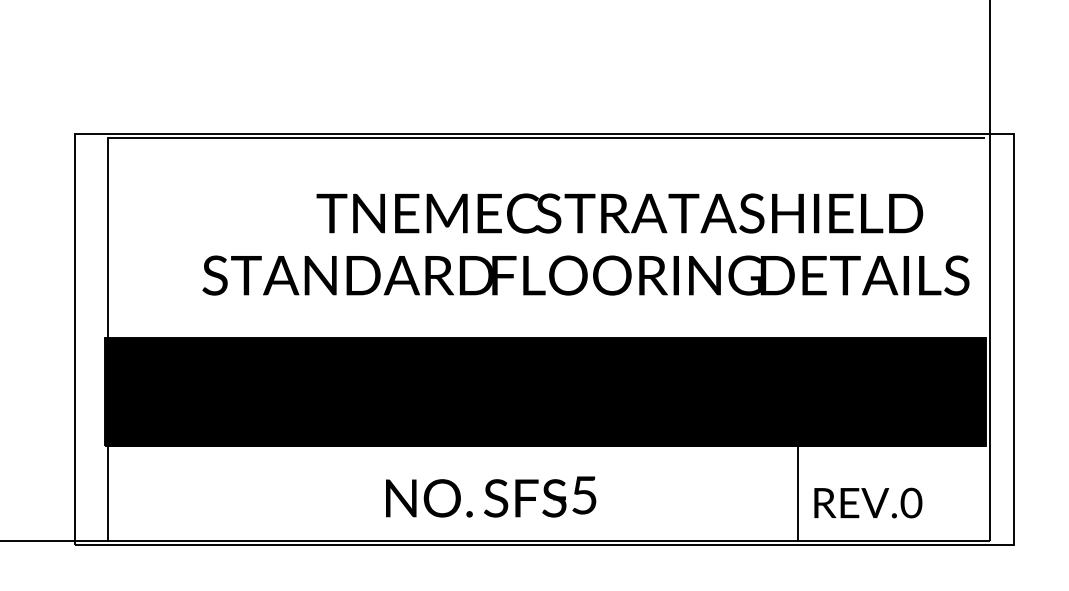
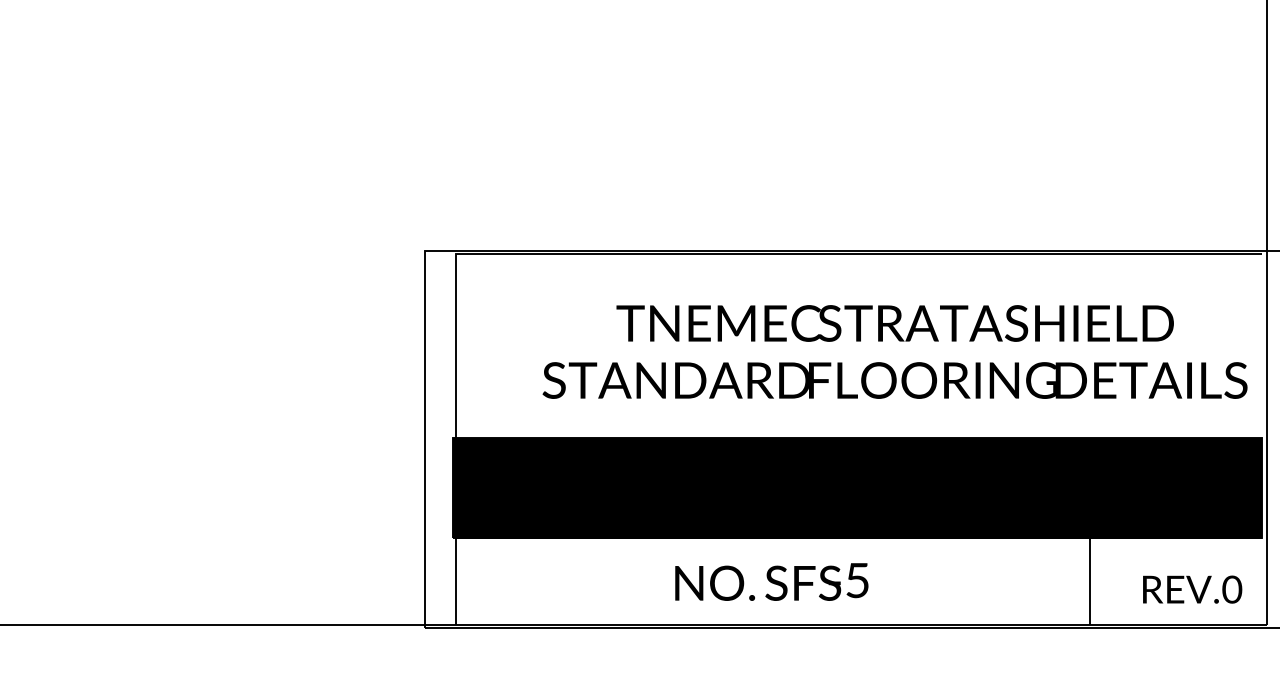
text: (619, 213) -> (894, 323), moved
text: (490, 496) -> (771, 581), moved
text: (868, 502) -> (1192, 589), moved

